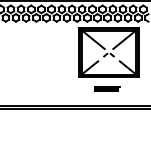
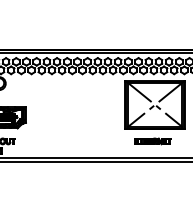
part: (106, 89) -> (152, 141), size x1.43

